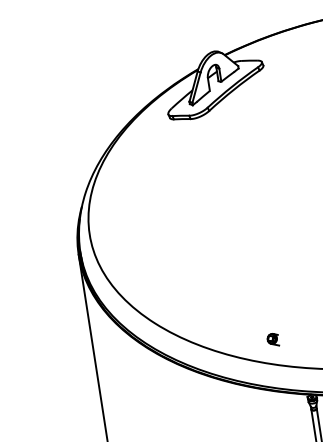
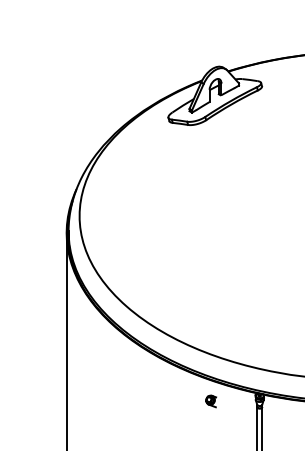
part: (273, 340) -> (211, 401), moved

